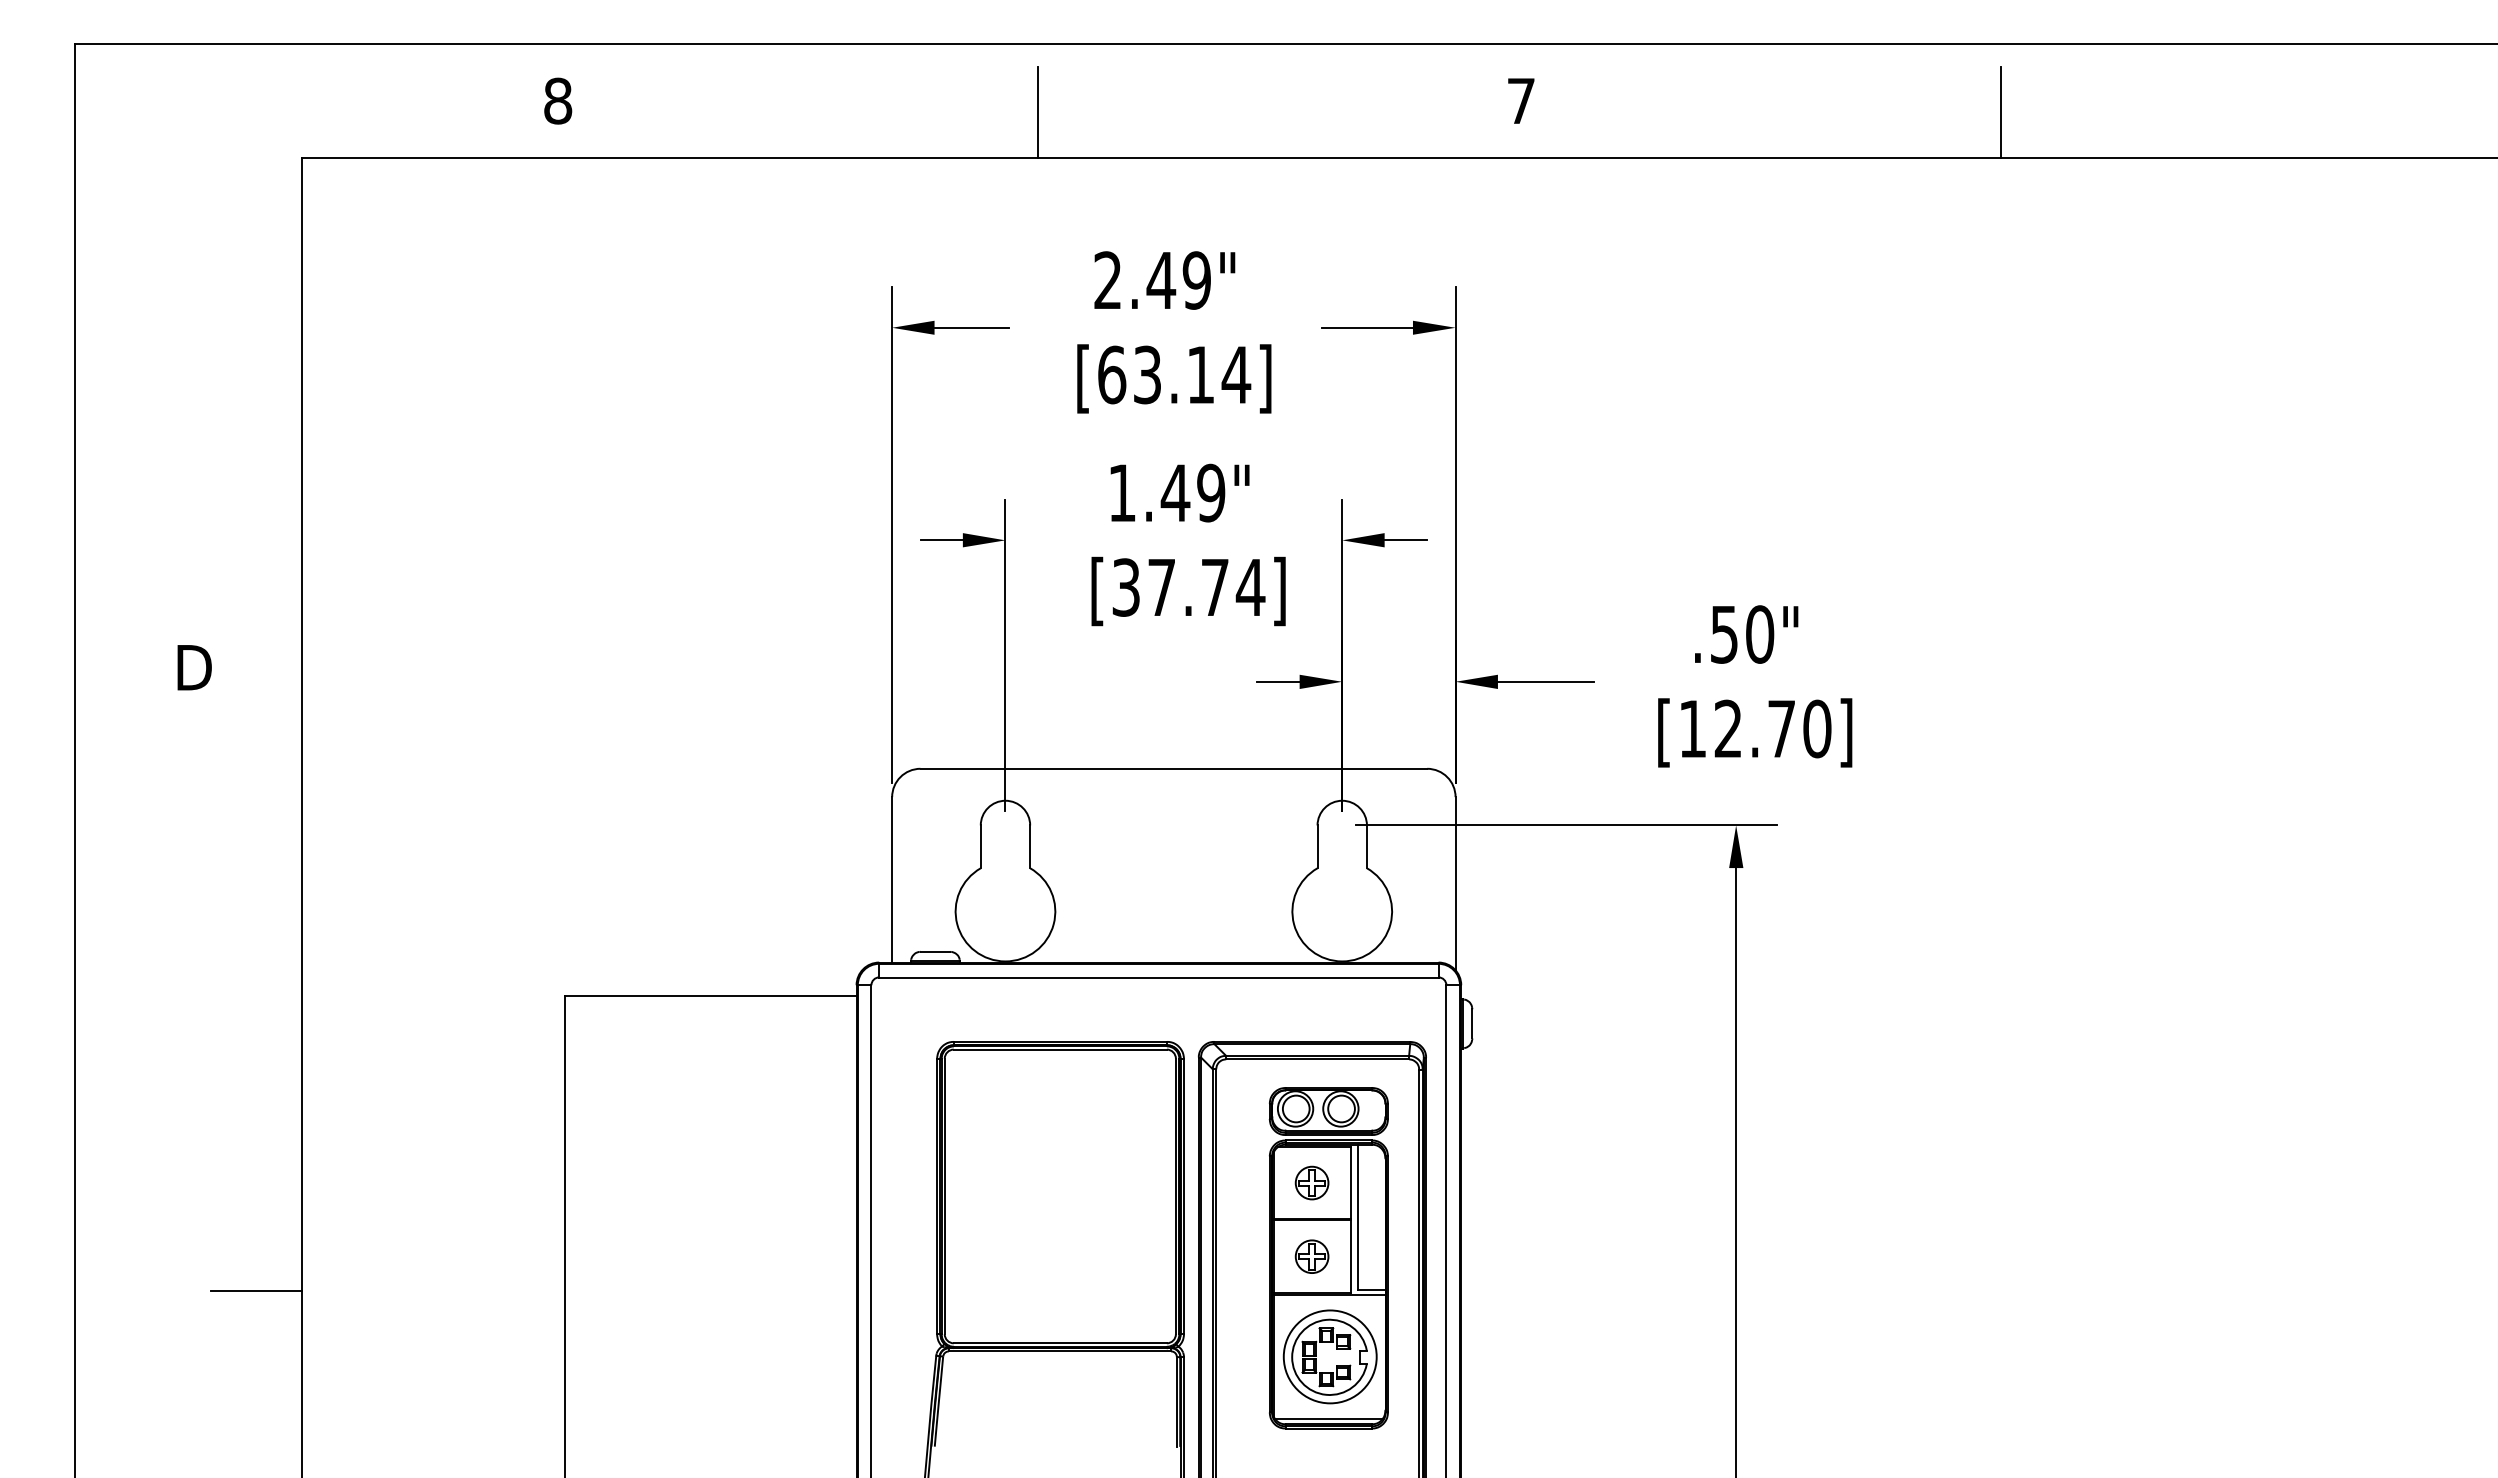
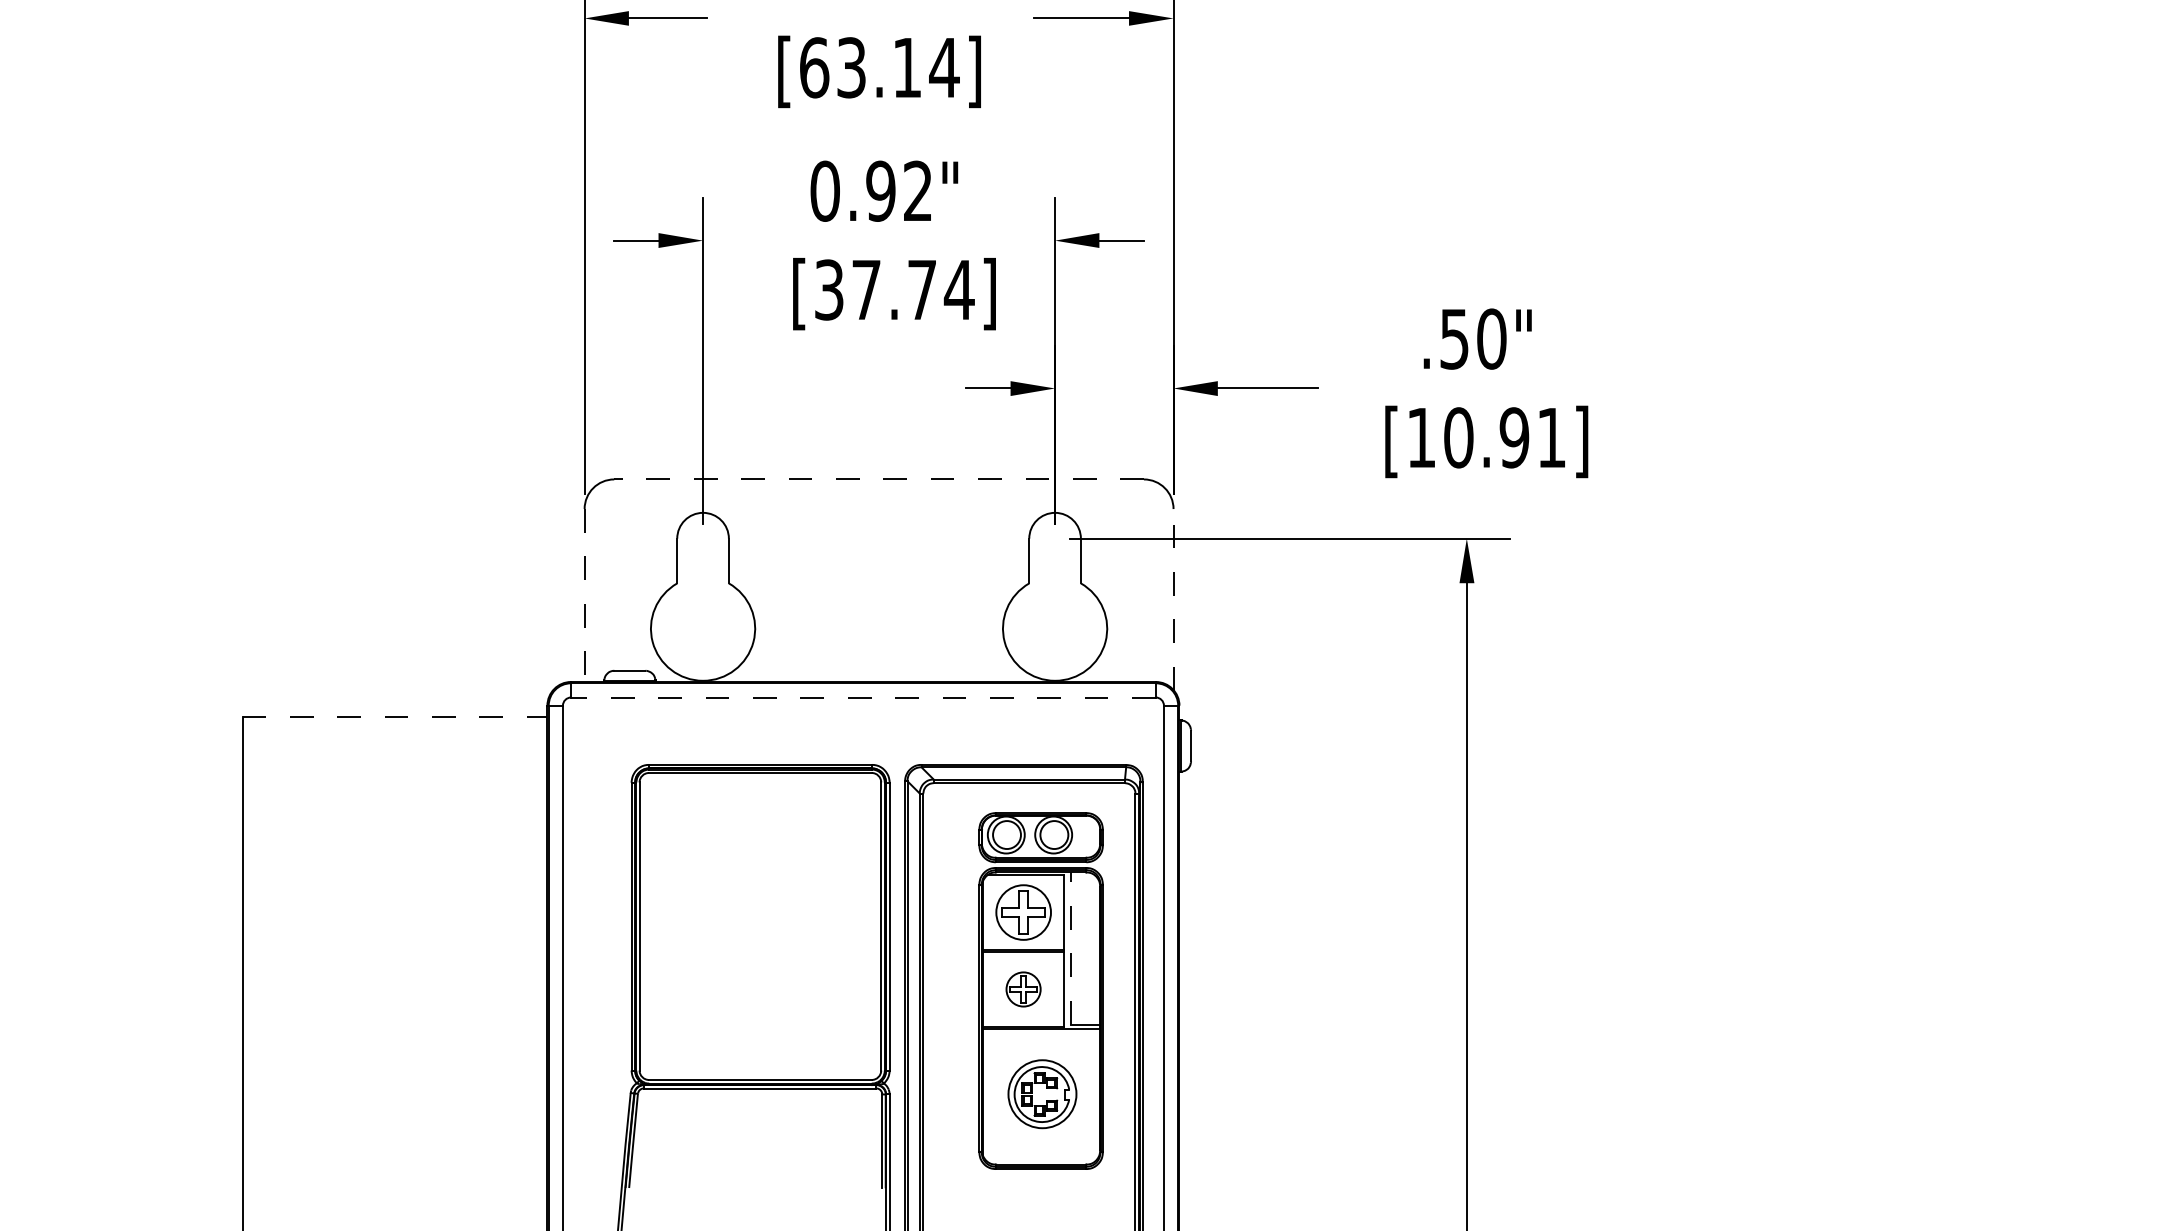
text: (1166, 492) -> (871, 190), 1.49" -> 0.92"
text: (1772, 728) -> (1504, 437), [12.70] -> [10.91]
line: (1173, 768) -> (878, 479), solid -> dashed
line: (892, 879) -> (584, 595), solid -> dashed
line: (1455, 883) -> (1173, 599), solid -> dashed
line: (1158, 977) -> (863, 697), solid -> dashed
line: (710, 995) -> (394, 716), solid -> dashed
part: (1311, 1182) -> (1022, 911), size x1.6
line: (1357, 1217) -> (1071, 948), solid -> dashed
part: (1329, 1356) -> (1041, 1093), size x0.7
line: (1328, 1419) -> (1040, 1159), removed

